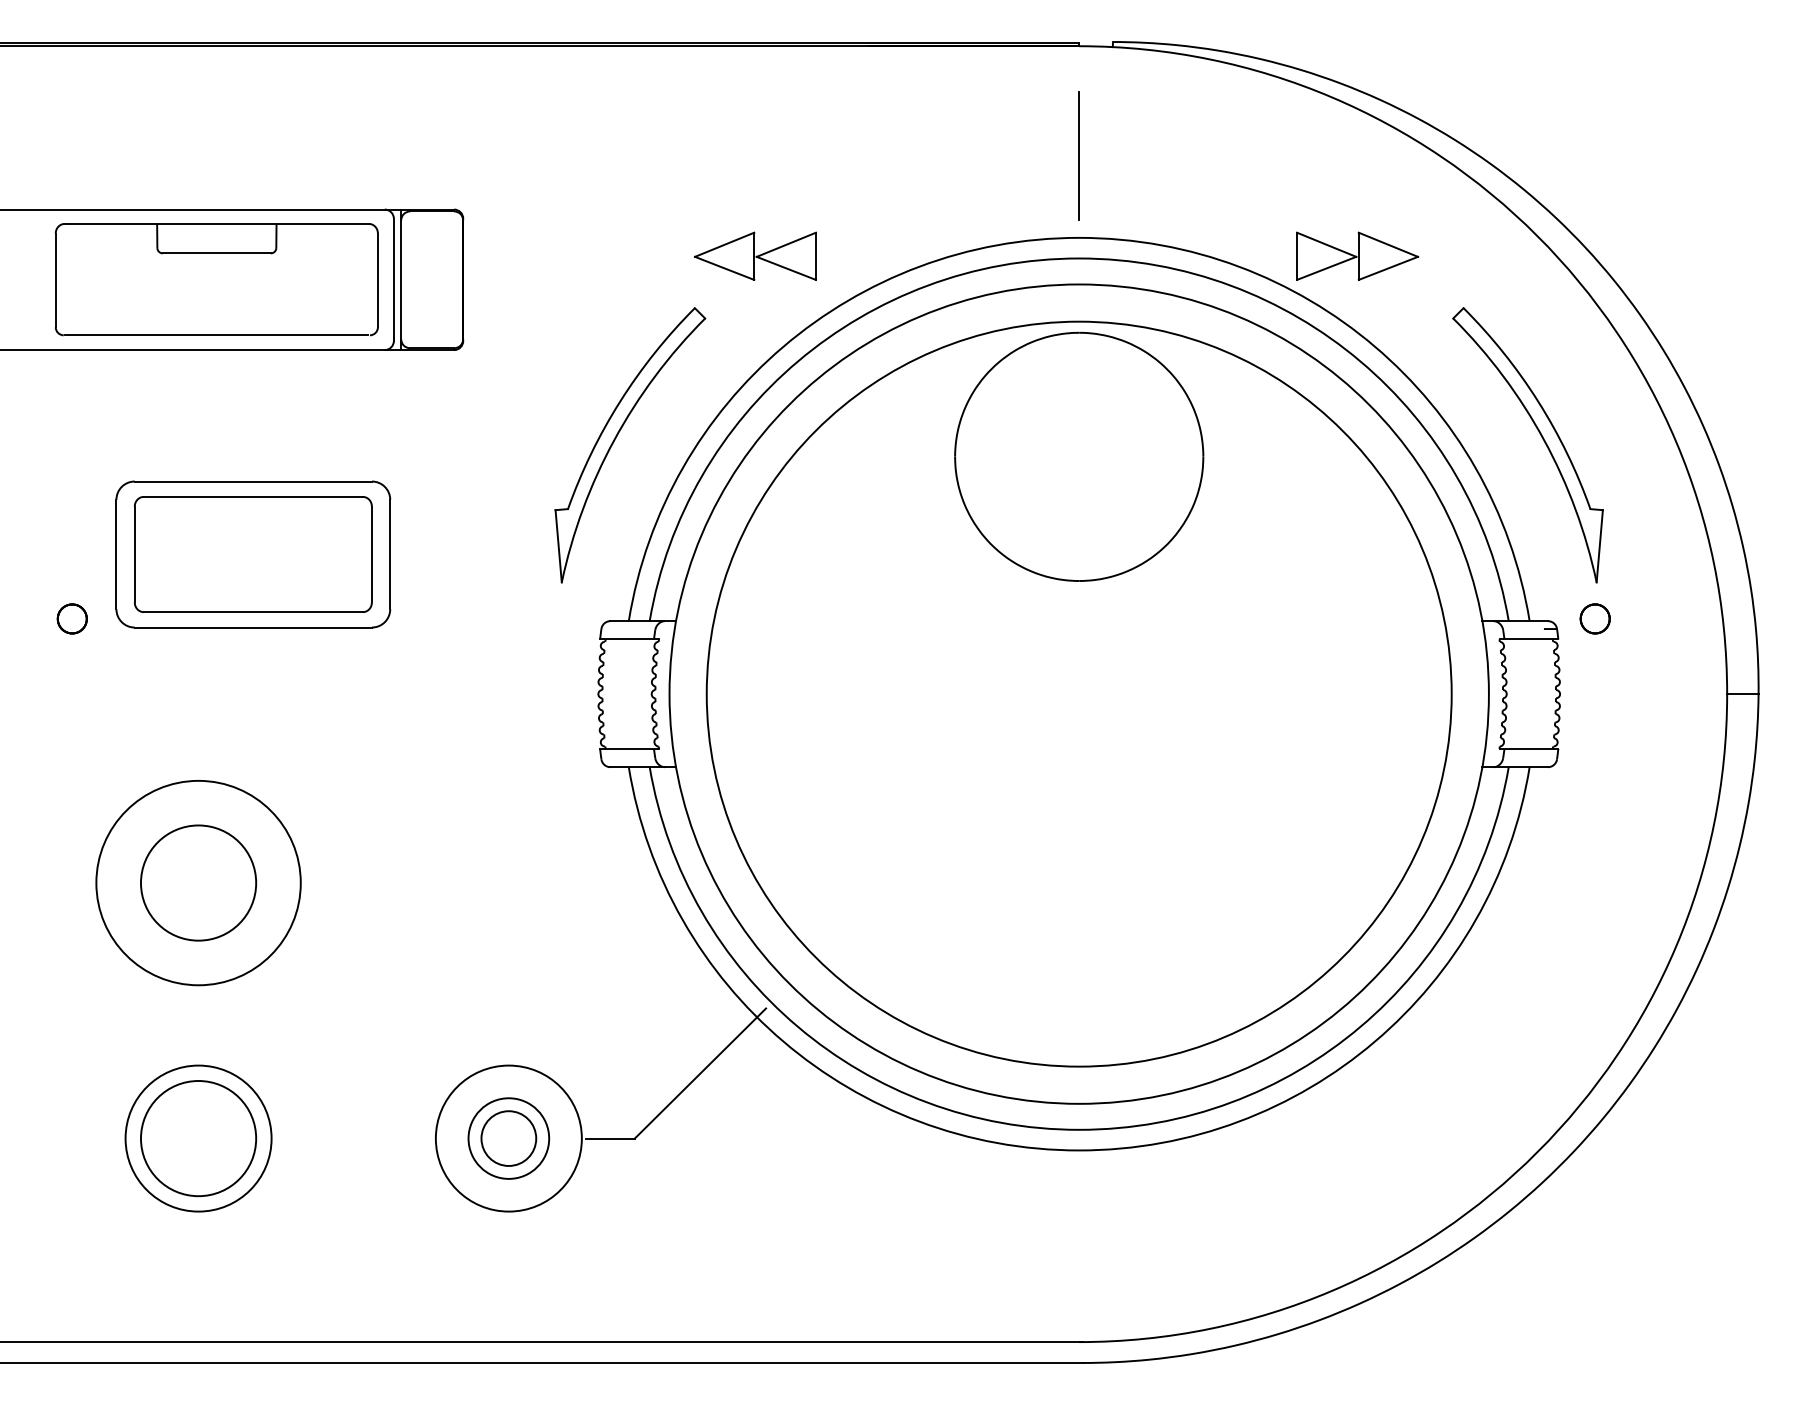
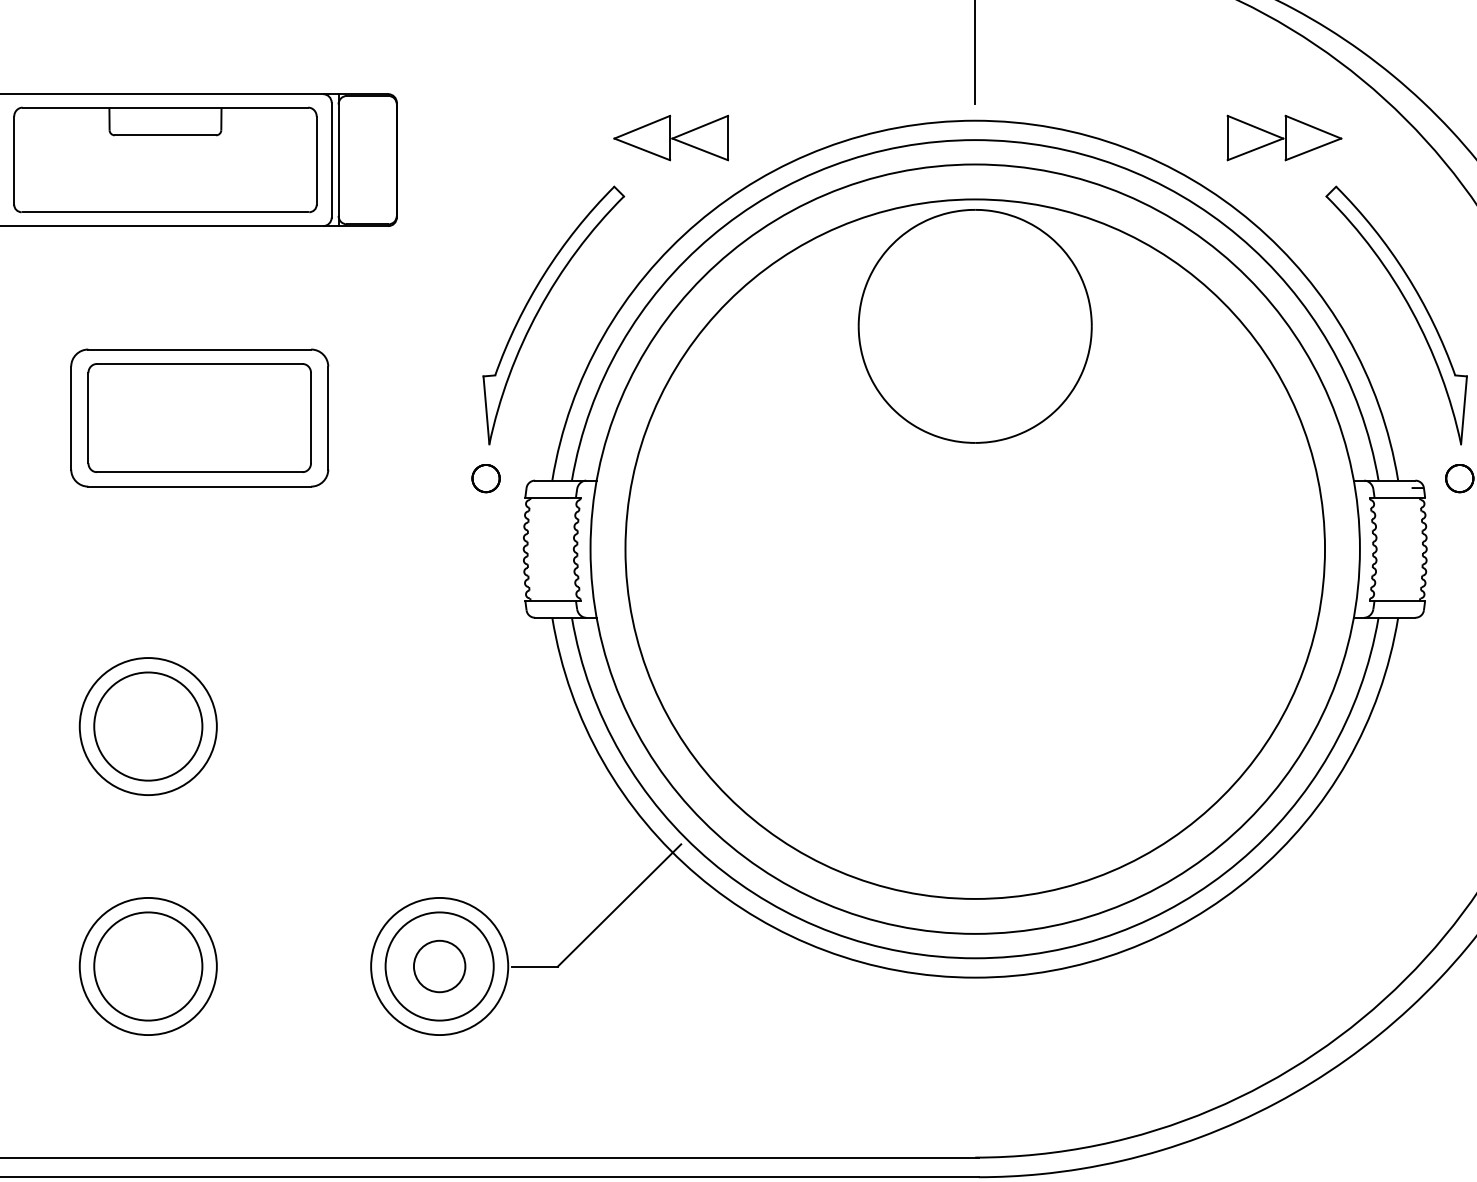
part: (1357, 255) -> (1284, 137), moved
part: (71, 618) -> (485, 478), moved
circle: (198, 883) -> (148, 726), size x0.71
circle: (508, 1138) -> (439, 966), size x1.43

